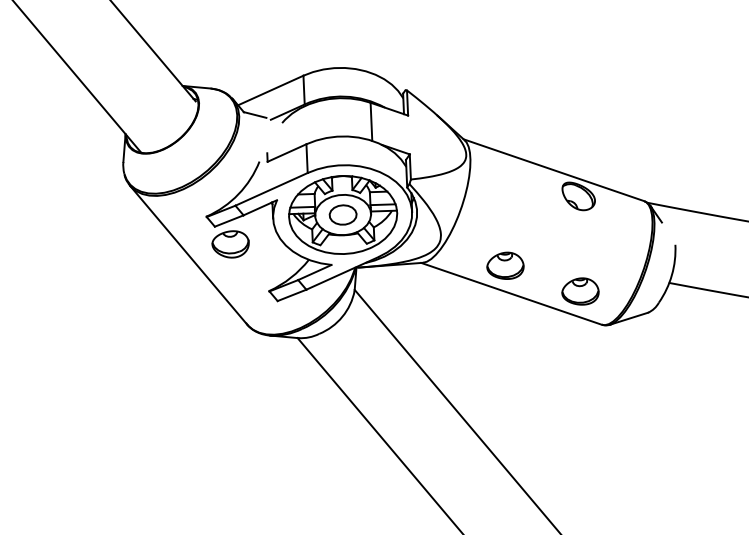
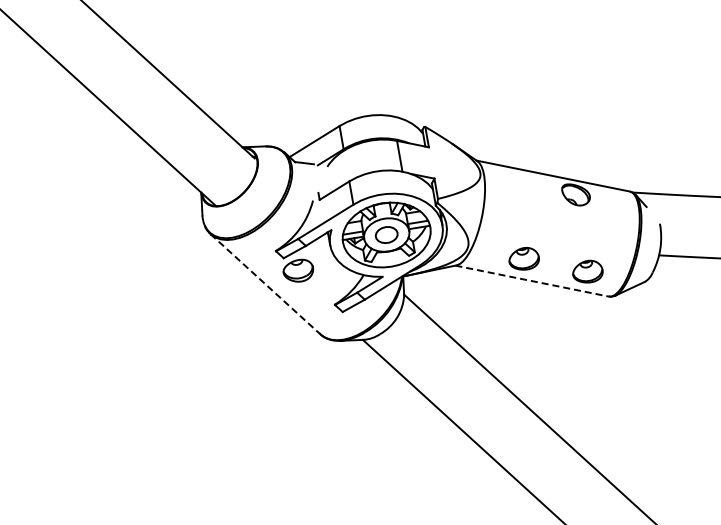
line: (188, 255) -> (265, 284), solid -> dashed
line: (512, 294) -> (532, 281), solid -> dashed

